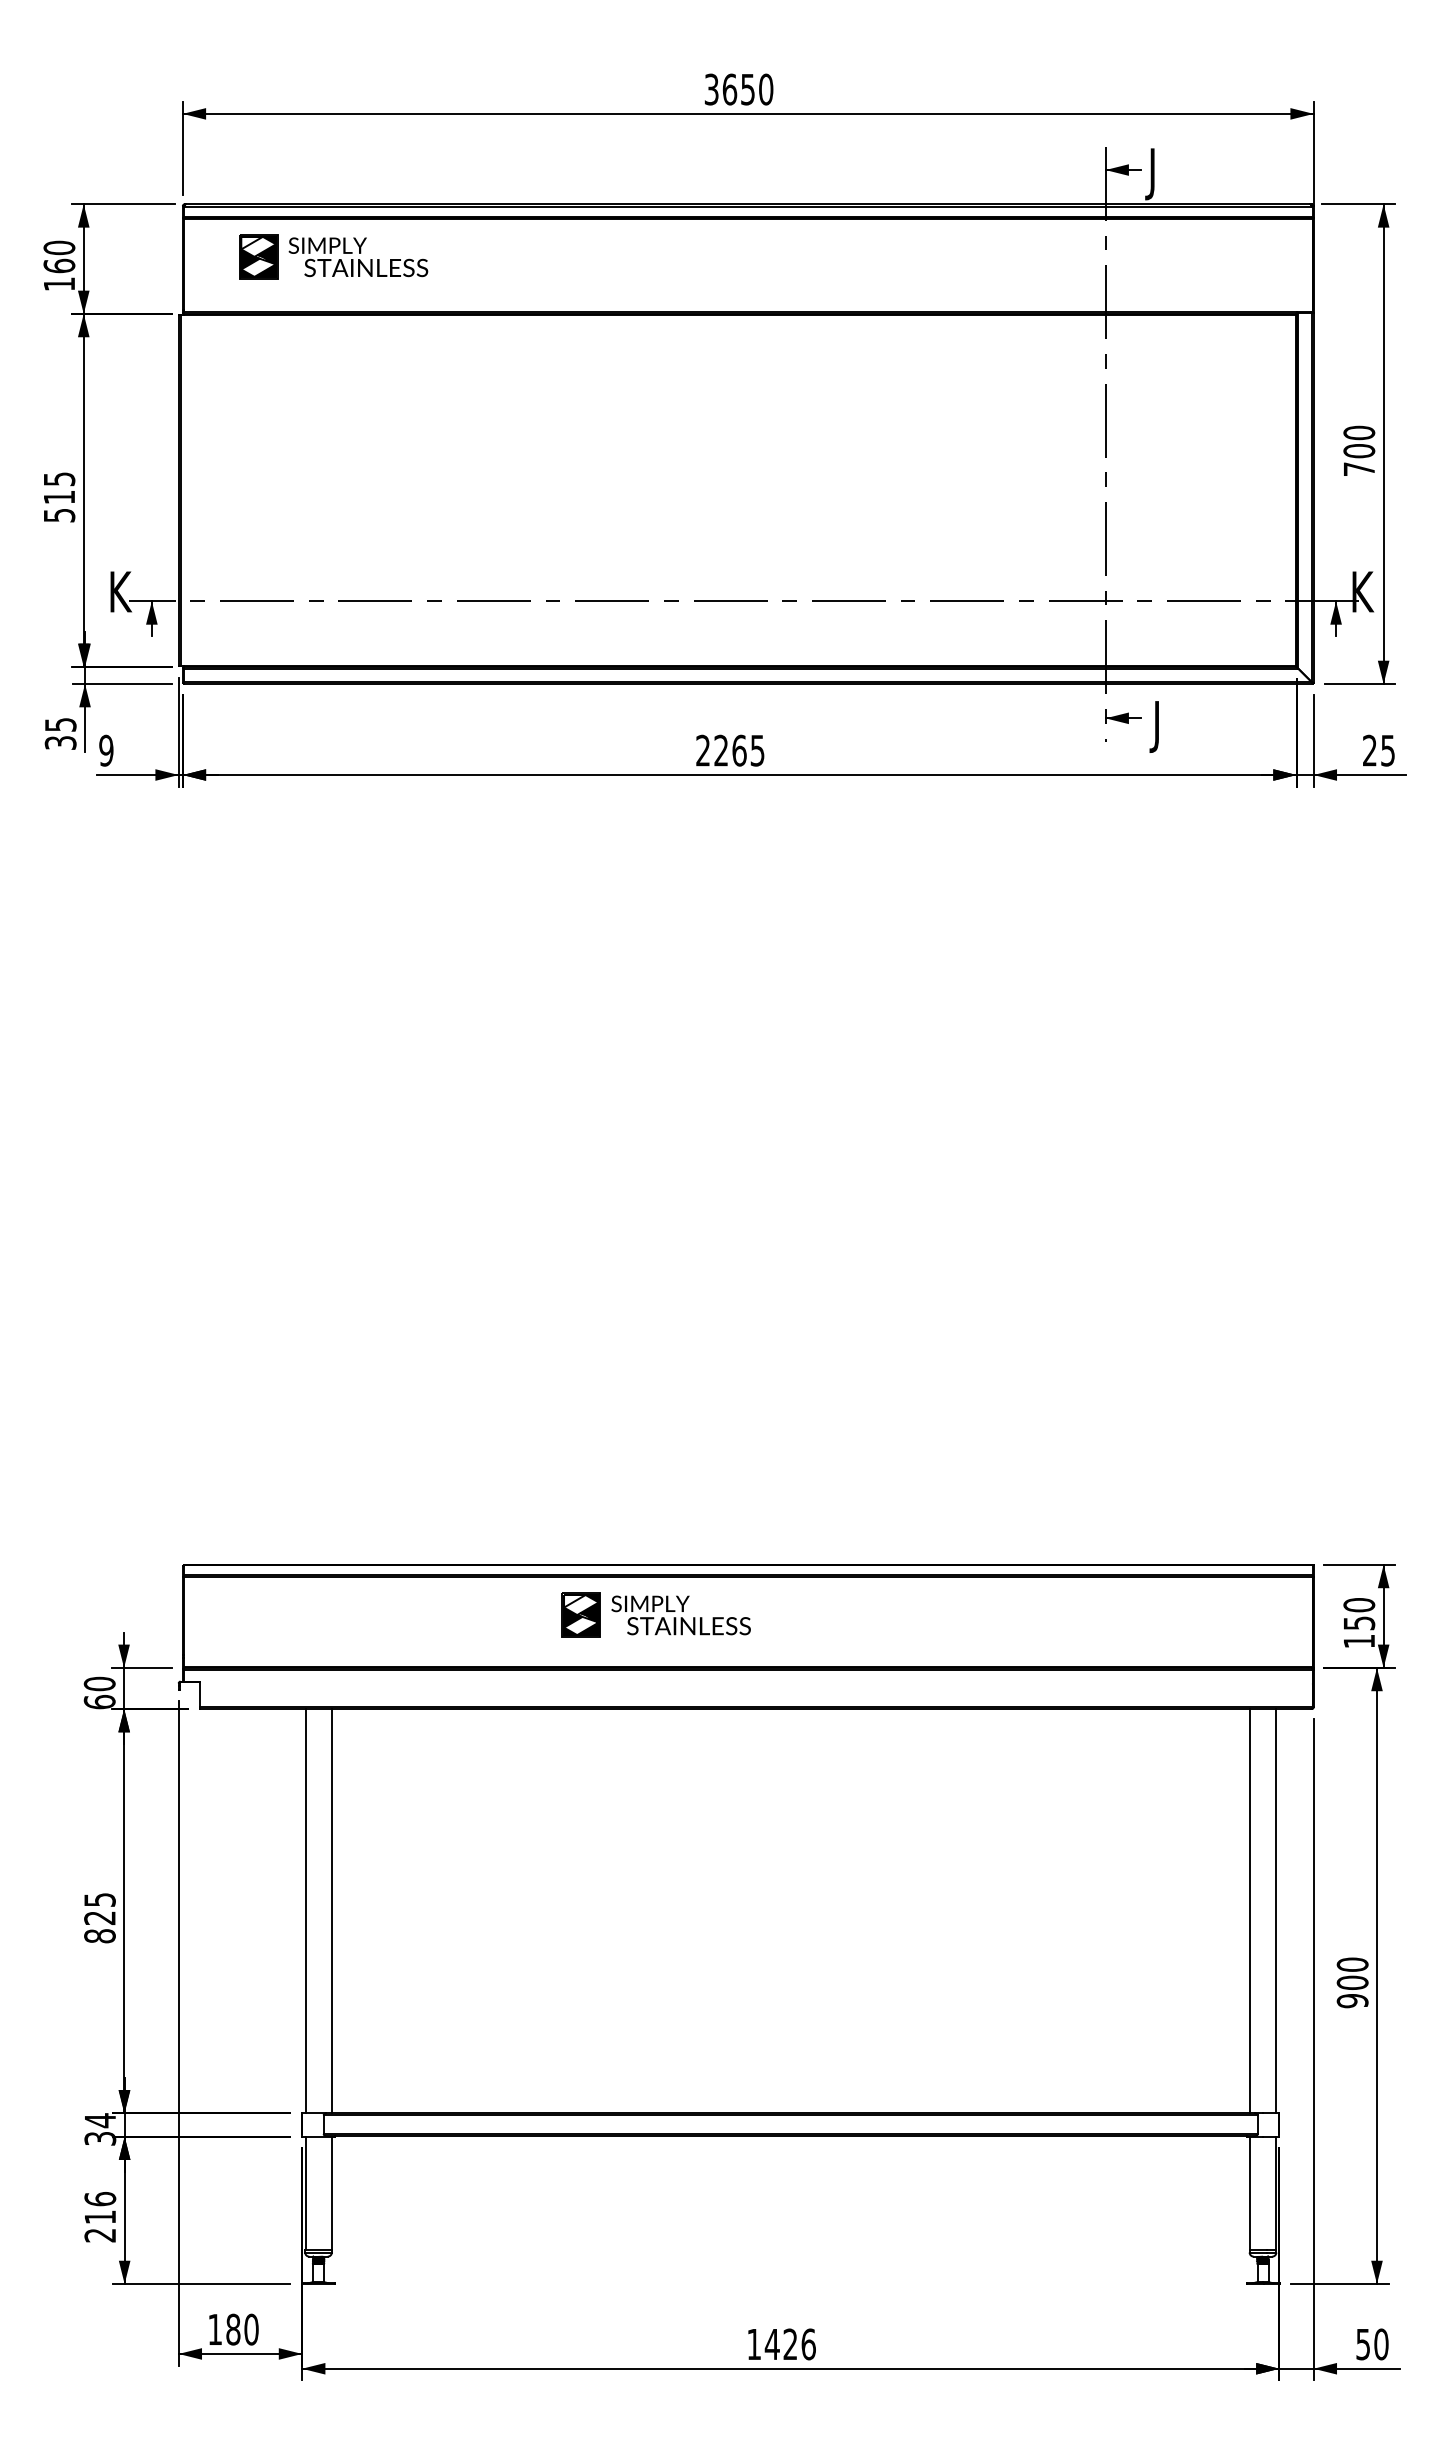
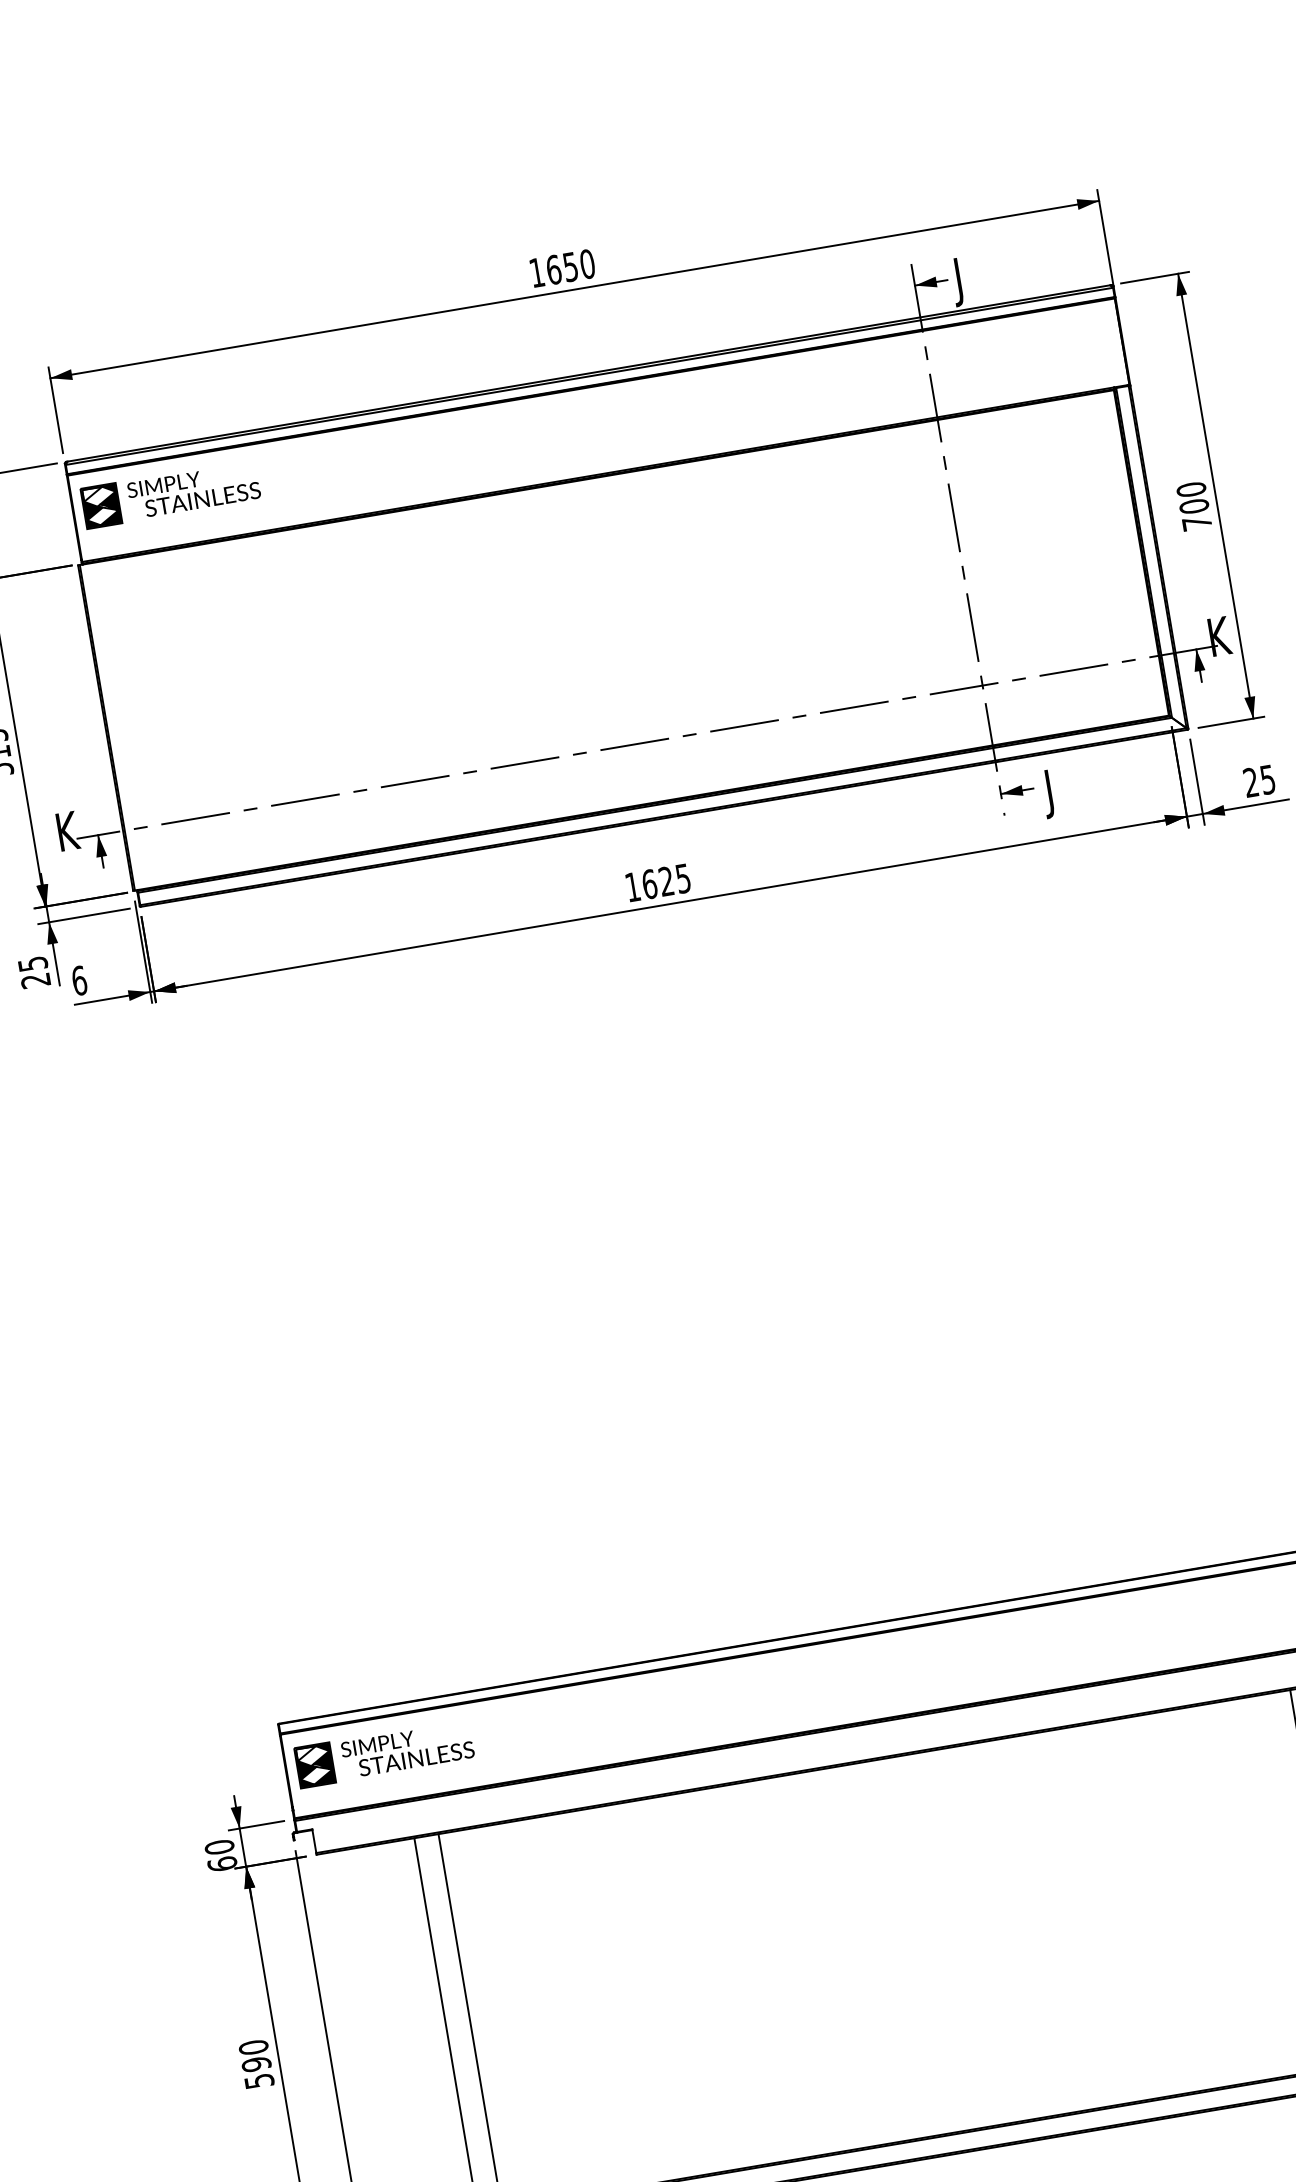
text: (711, 89) -> (536, 272), 3650 -> 1650
part: (333, 256) -> (170, 493), moved
text: (60, 742) -> (35, 980), 35 -> 25
text: (106, 750) -> (79, 980), 9 -> 6
text: (721, 750) -> (649, 884), 2265 -> 1625
part: (655, 1614) -> (383, 1753), moved
text: (99, 1917) -> (256, 2063), 825 -> 590

